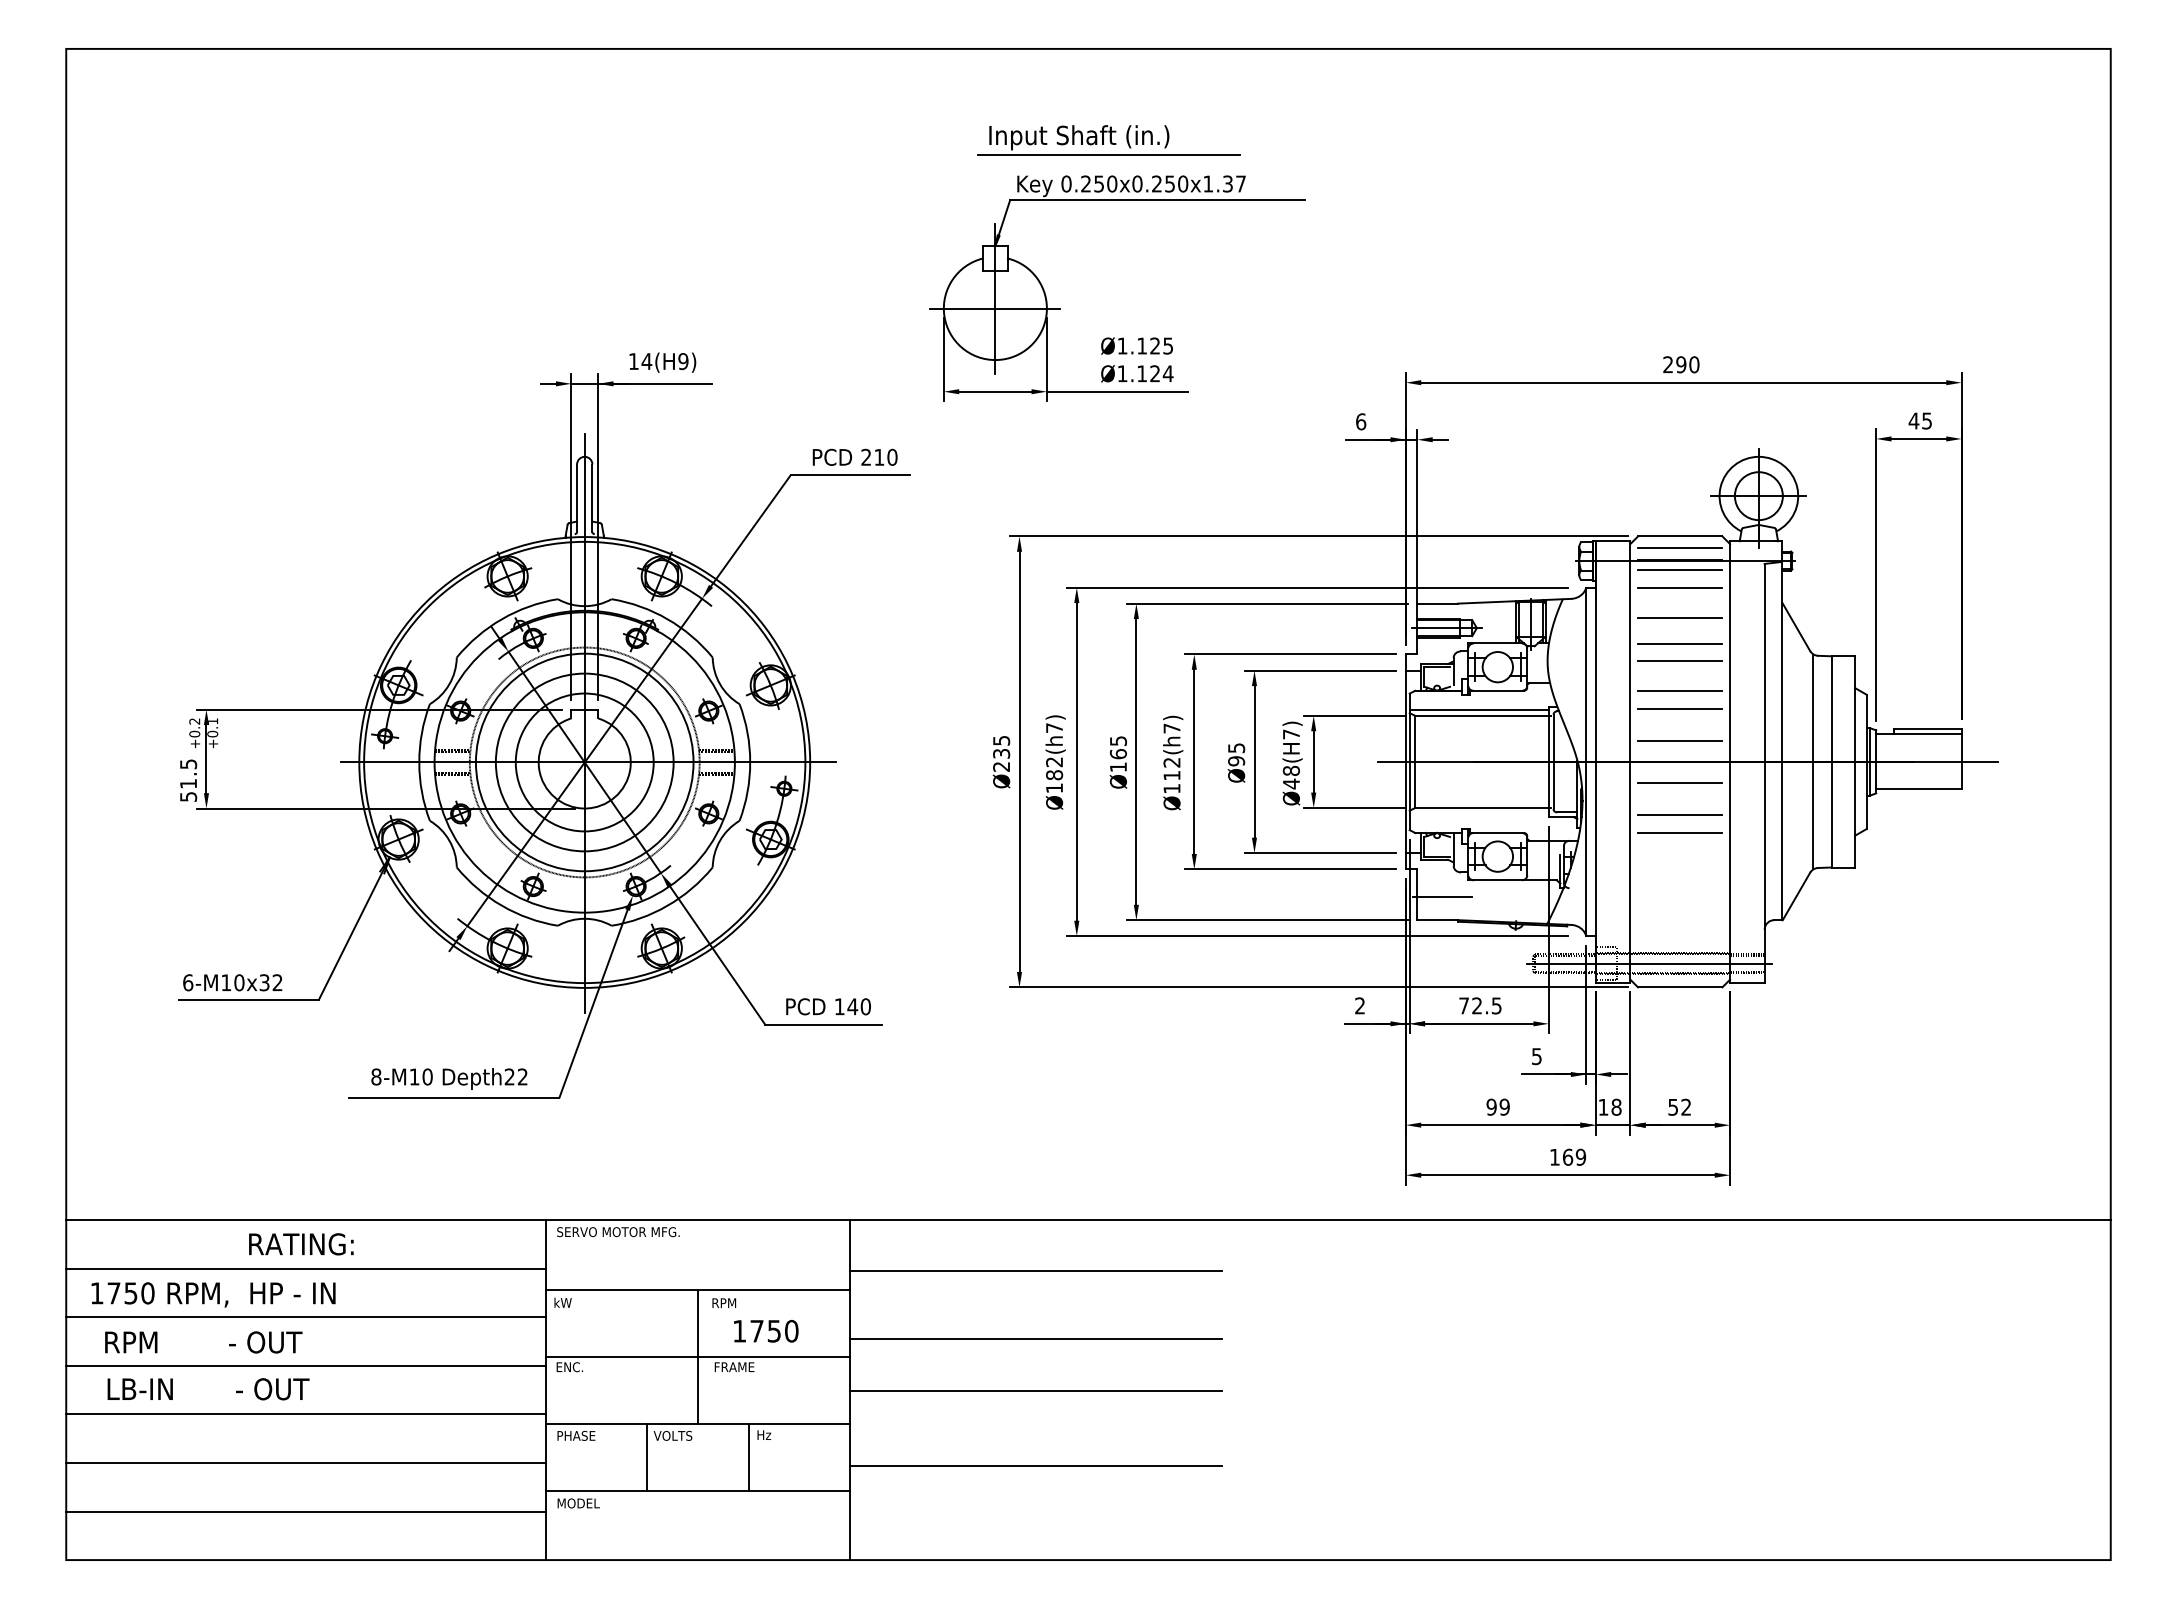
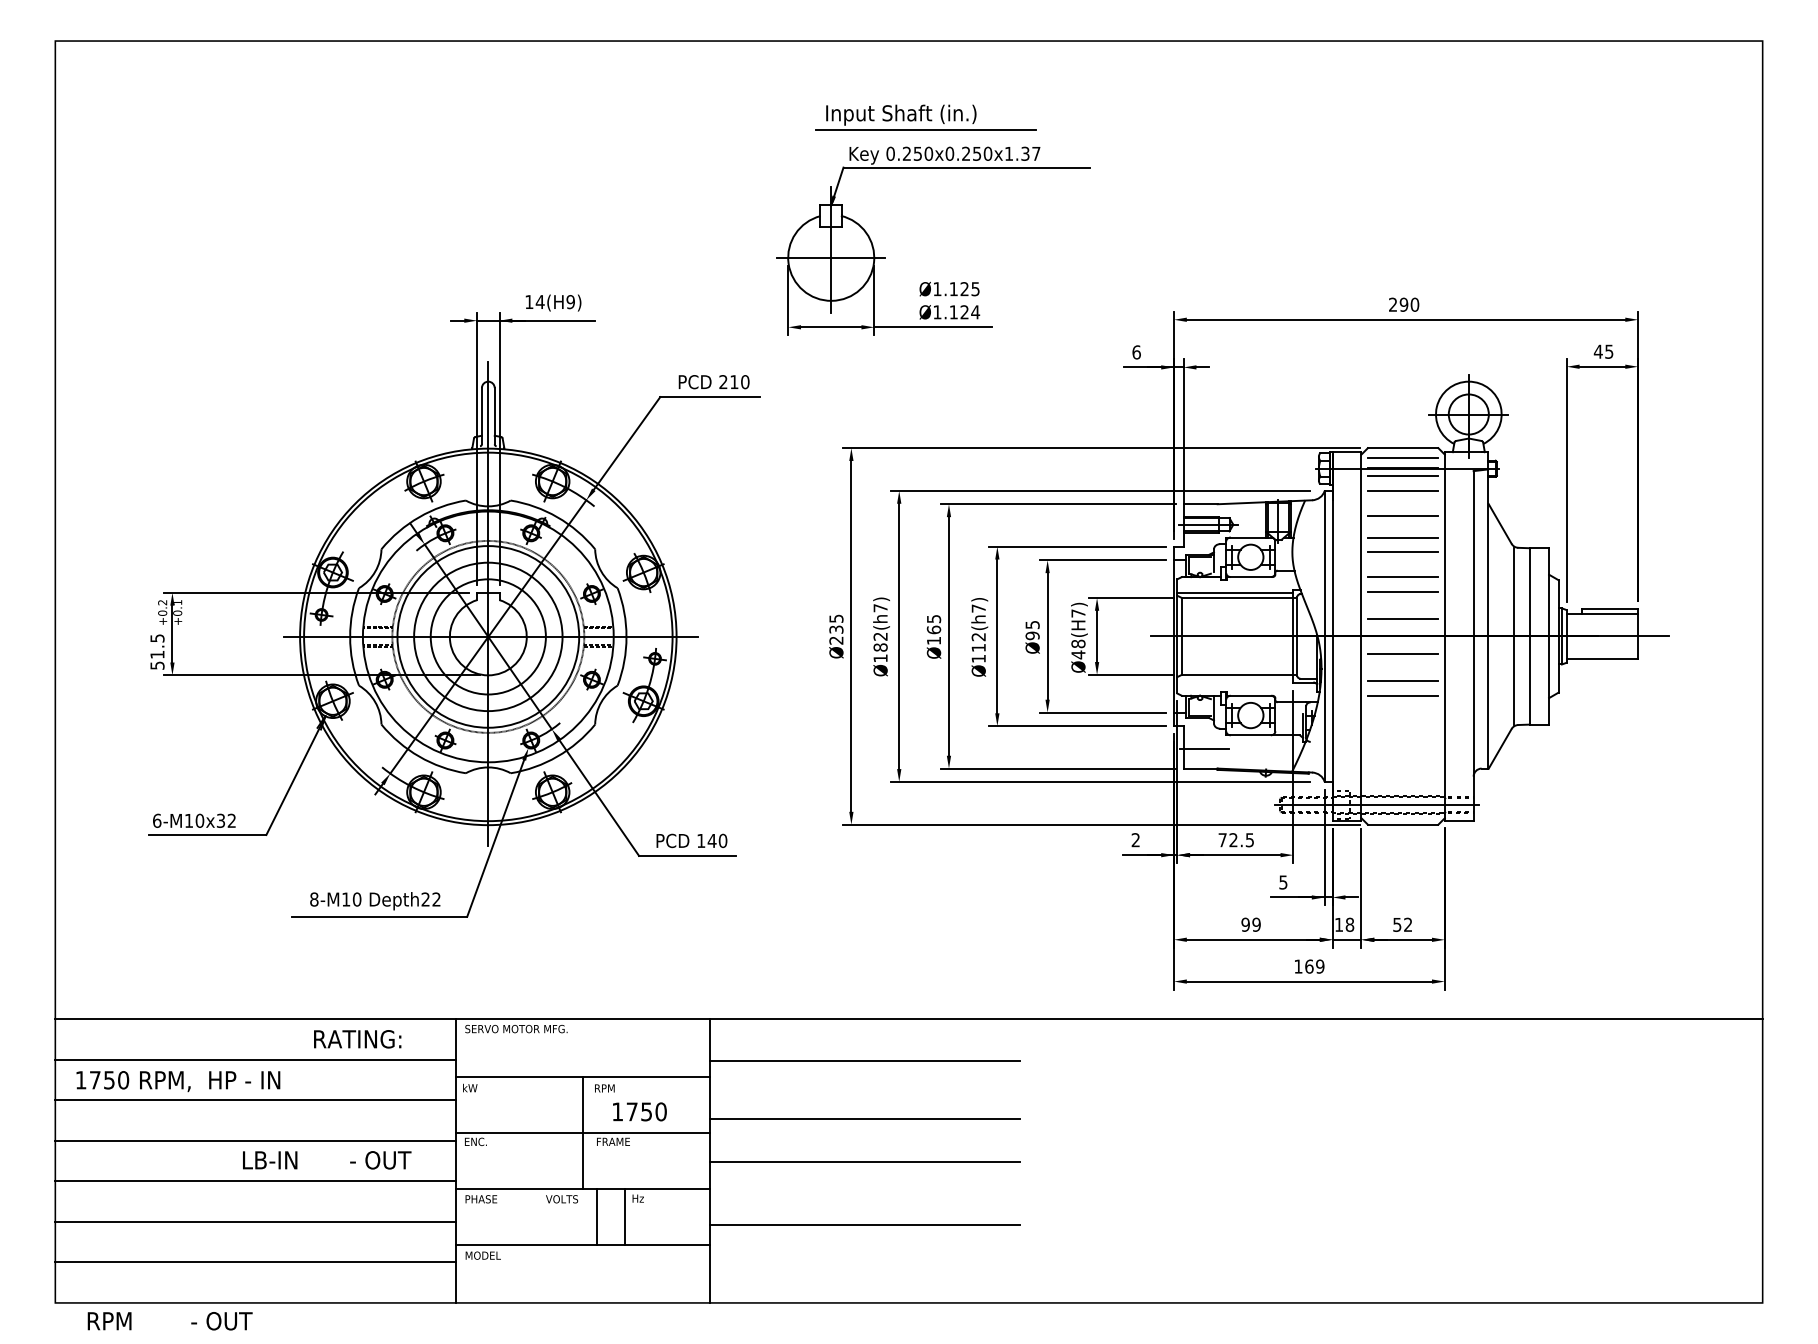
text: (301, 1244) -> (357, 1039), moved
text: (202, 1342) -> (169, 1321), moved
text: (208, 1389) -> (327, 1160), moved
line: (647, 1457) -> (596, 1217), moved

